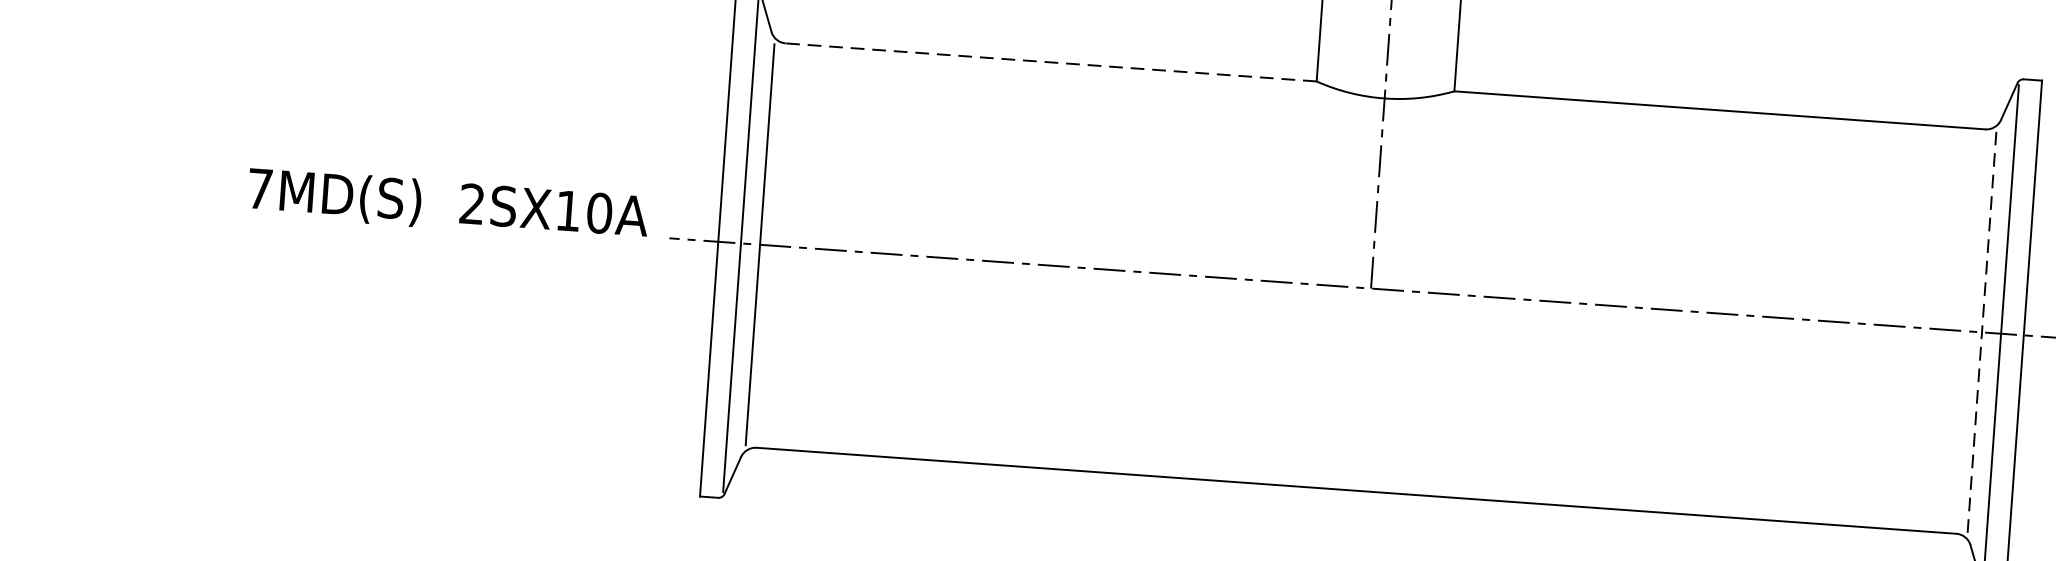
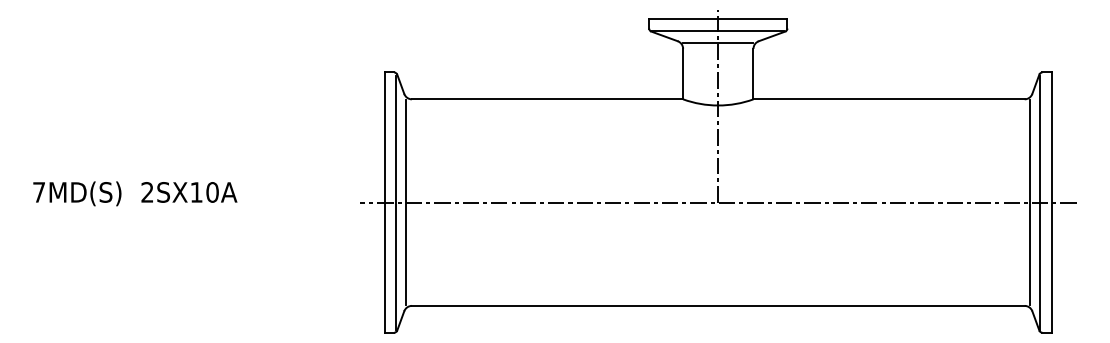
line: (1051, 62) -> (547, 99), dashed -> solid
text: (448, 204) -> (135, 193), moved
line: (1982, 332) -> (1030, 202), dashed -> solid

